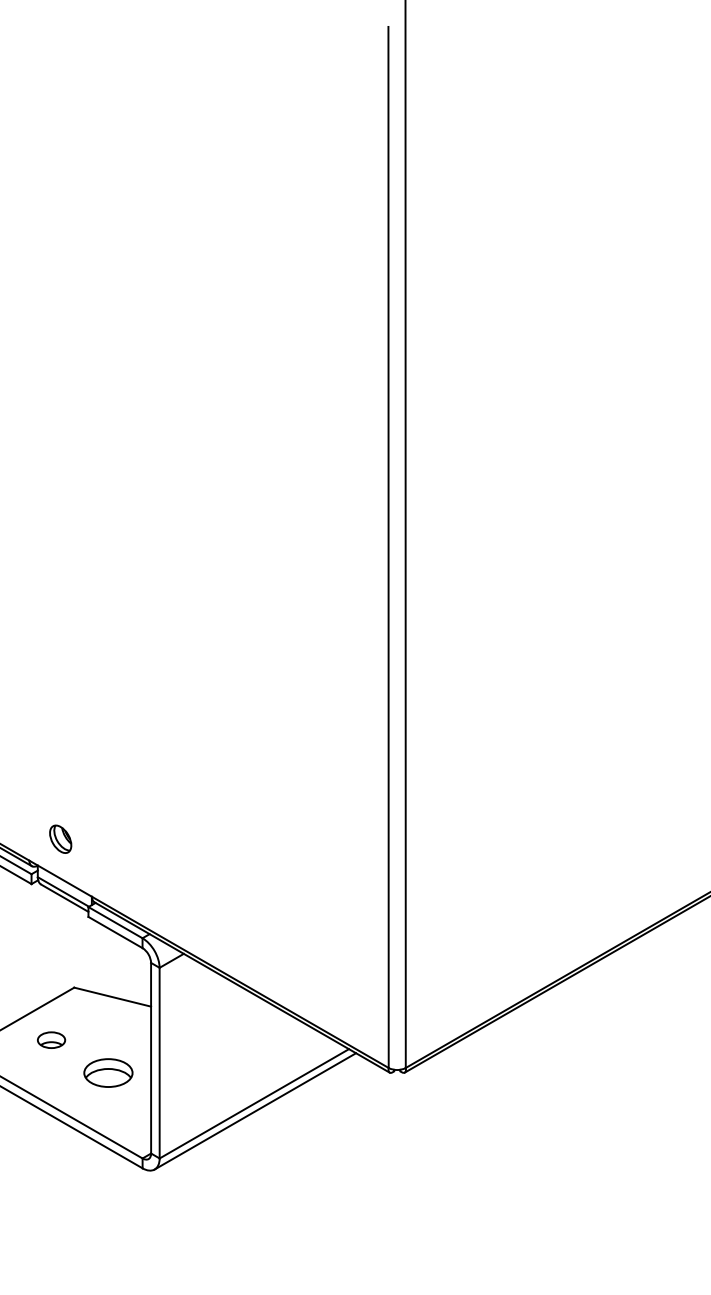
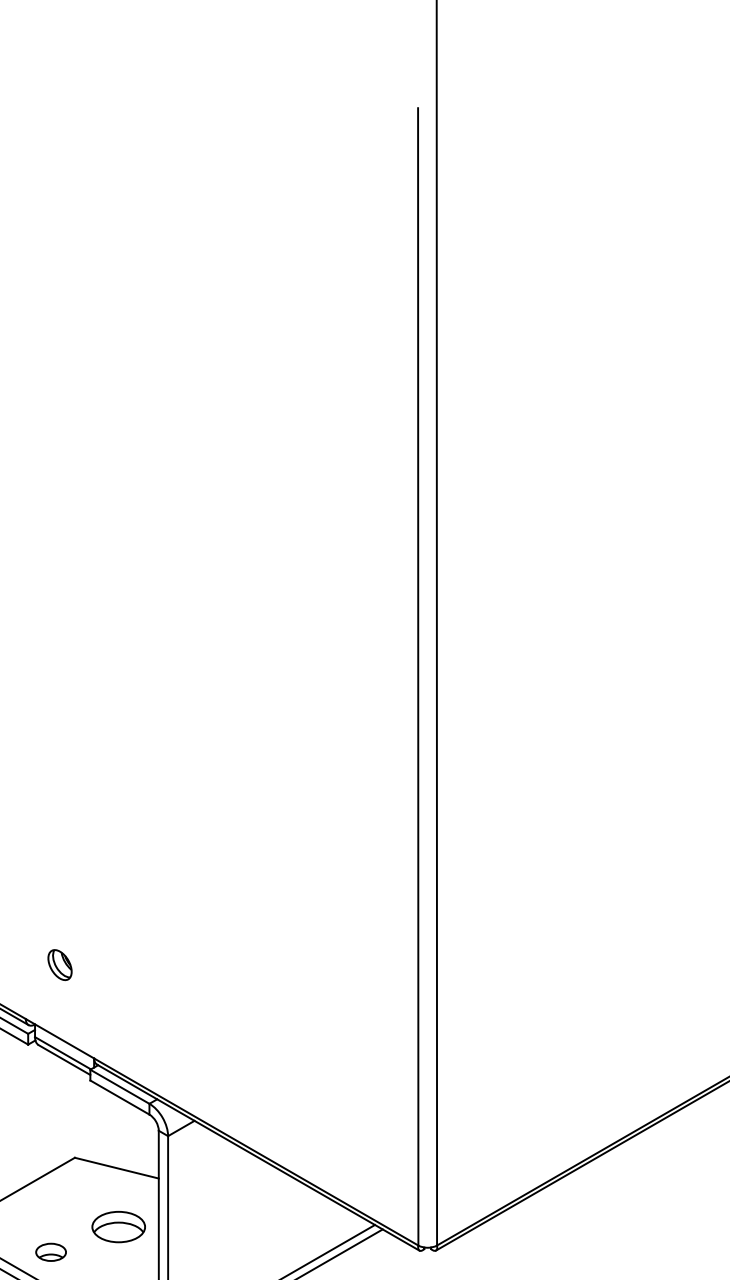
part: (60, 838) -> (59, 964), moved
part: (51, 1039) -> (51, 1251), moved
part: (108, 1072) -> (118, 1226), moved

